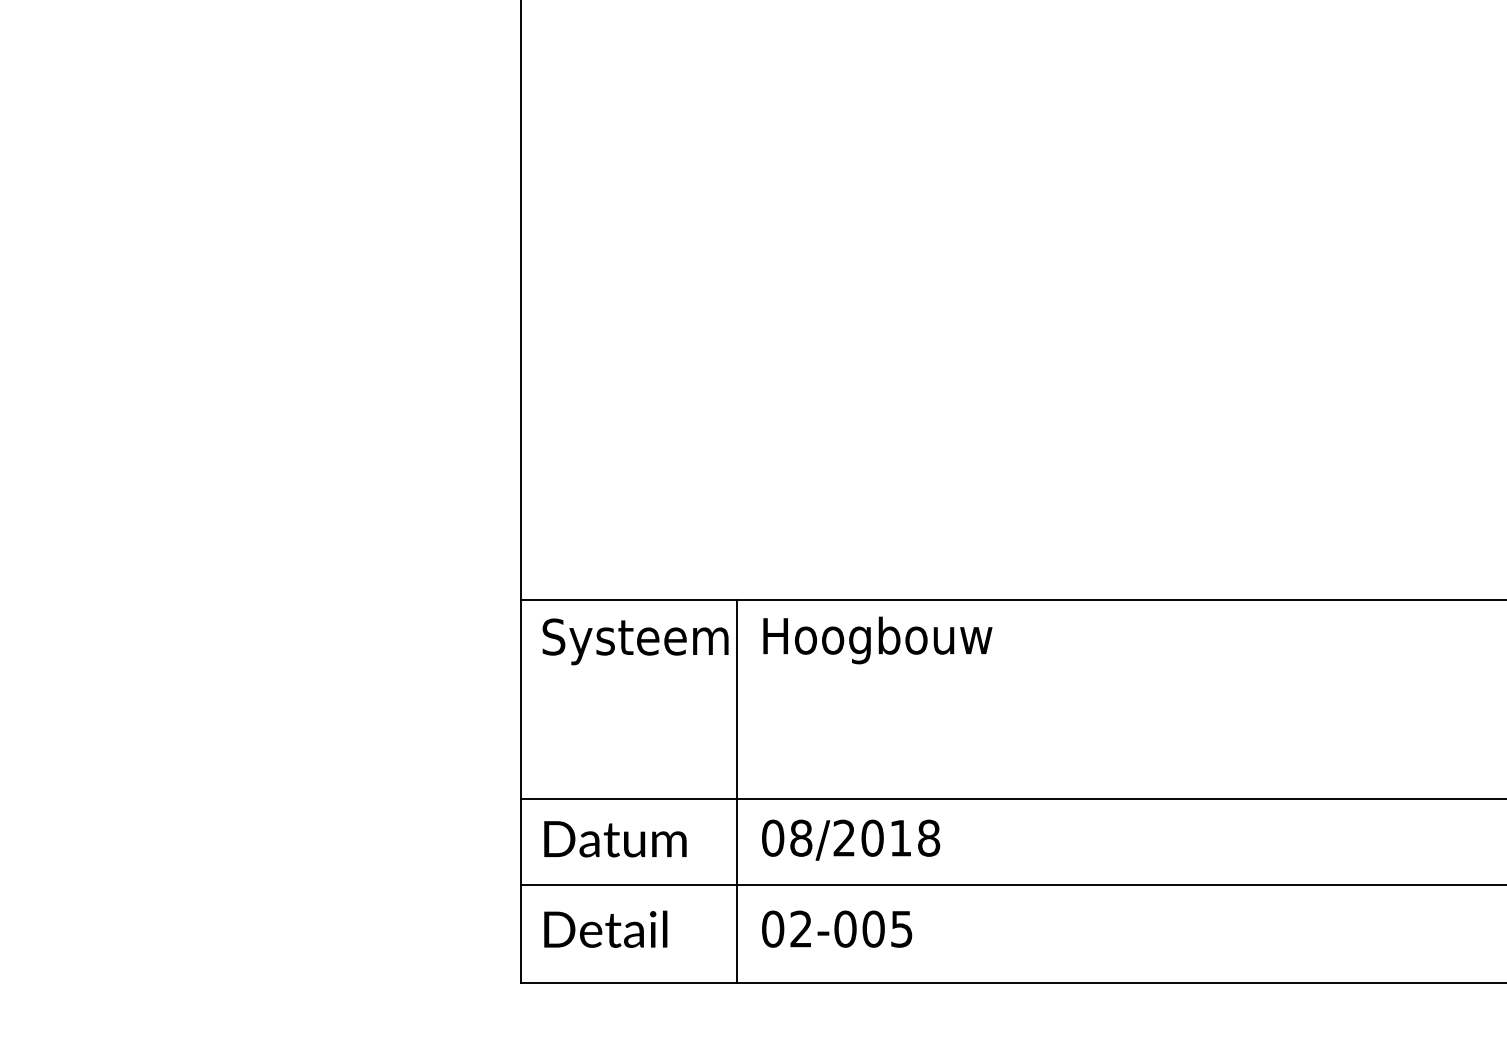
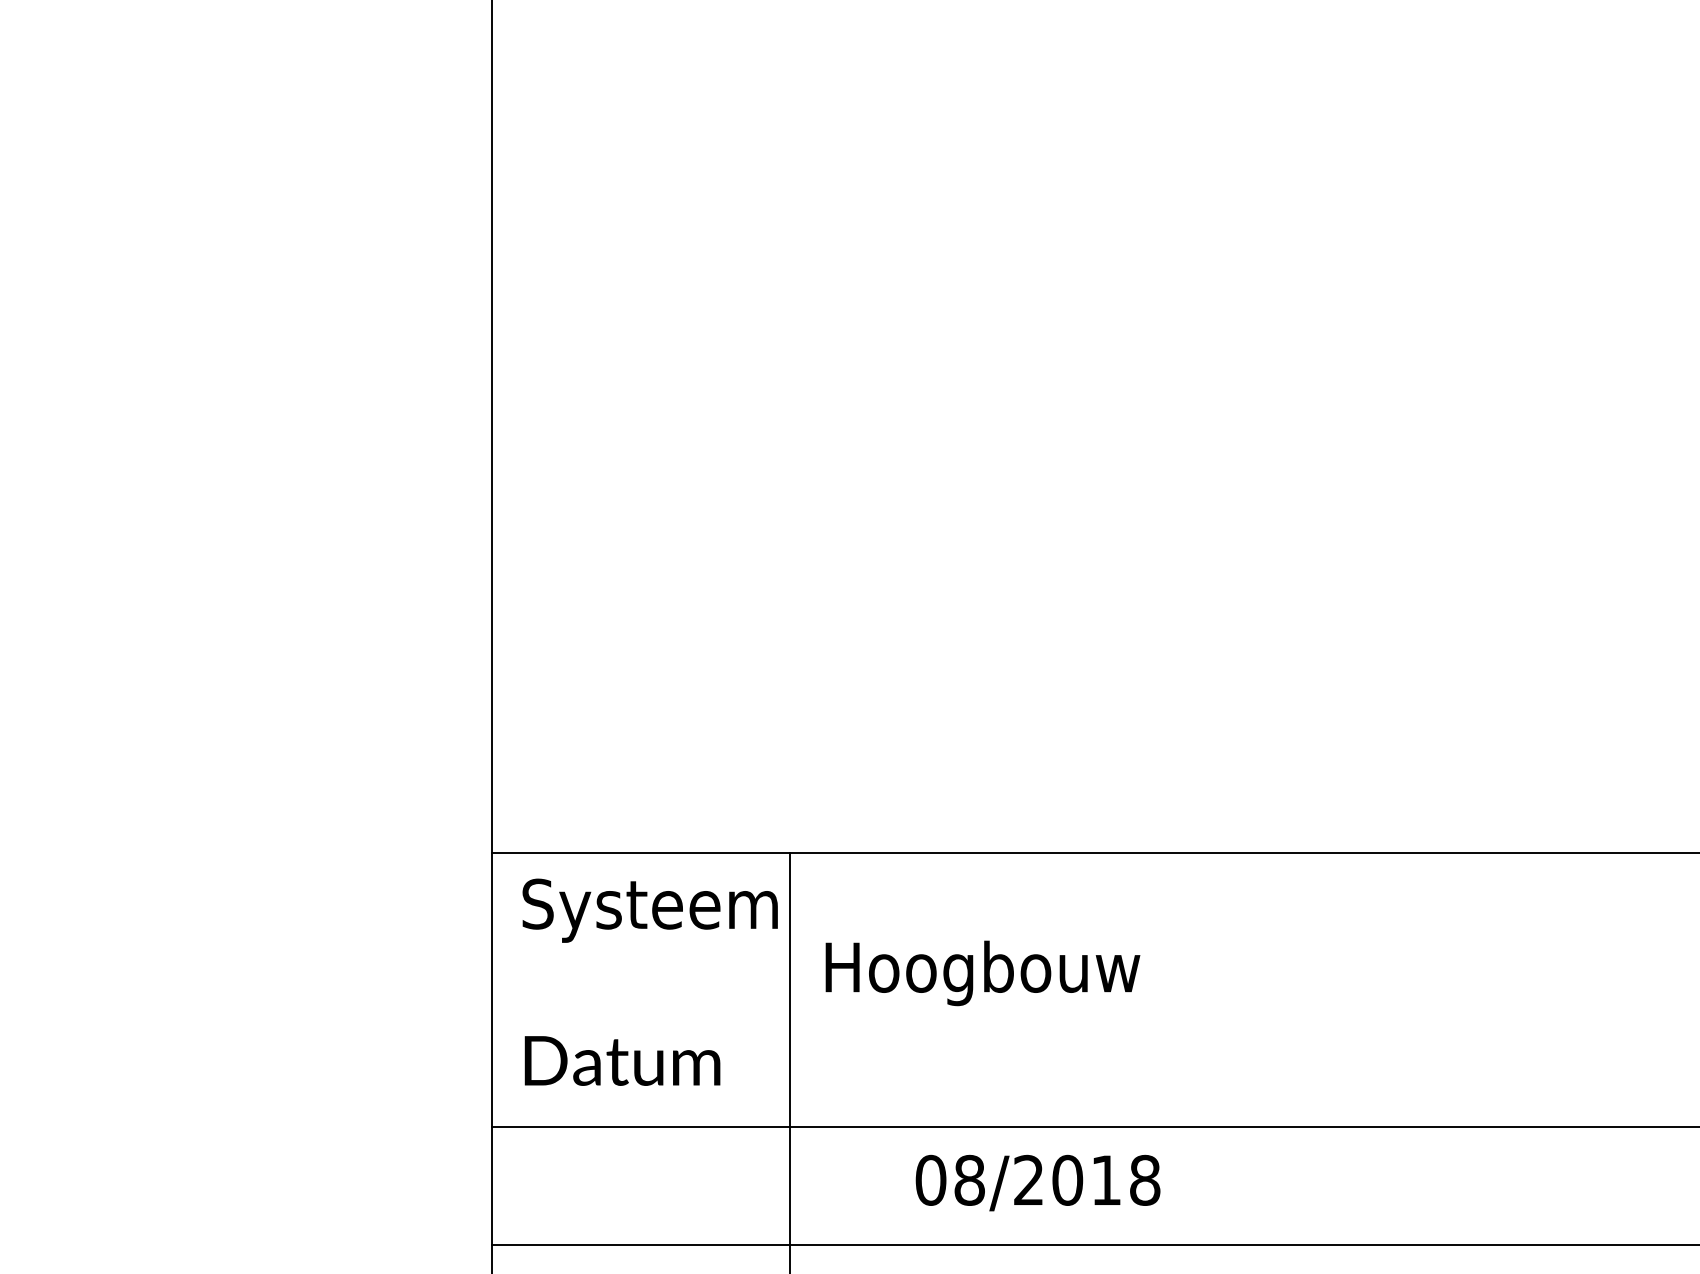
text: (877, 640) -> (982, 973), moved
text: (615, 839) -> (622, 1061), moved
text: (851, 839) -> (1038, 1182), moved

